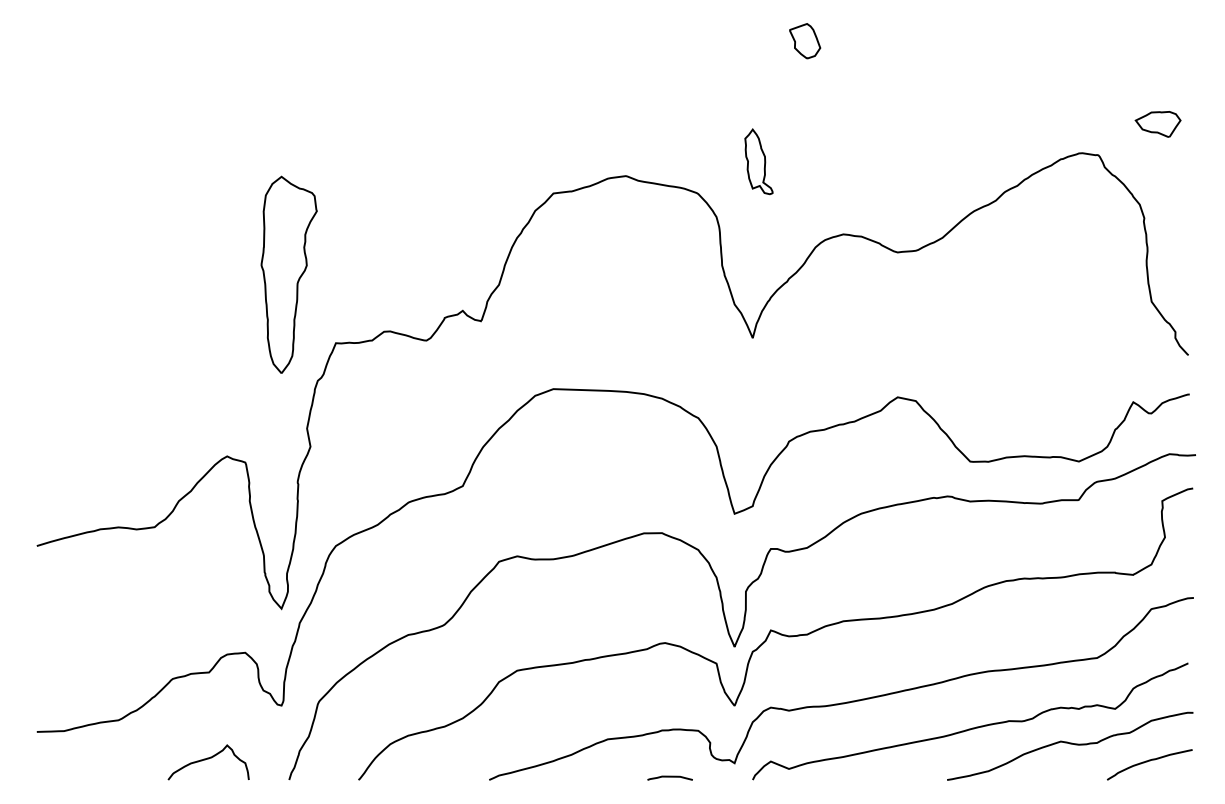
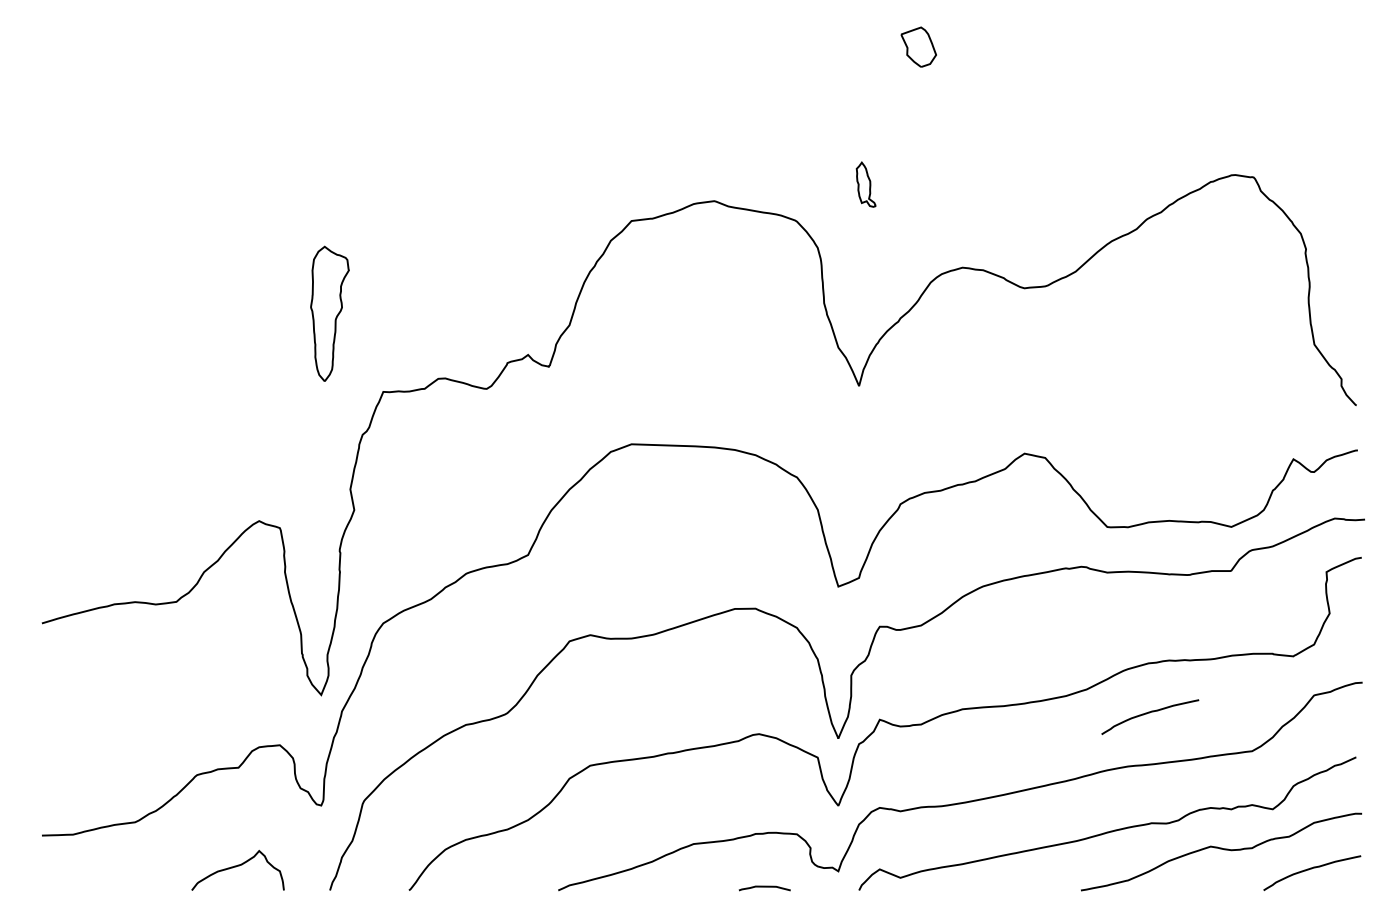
part: (1157, 124) -> (1321, 142), removed
part: (758, 161) -> (865, 184), size x0.6
part: (288, 274) -> (329, 313), size x0.6
curve: (1007, 624) -> (1149, 713), added

